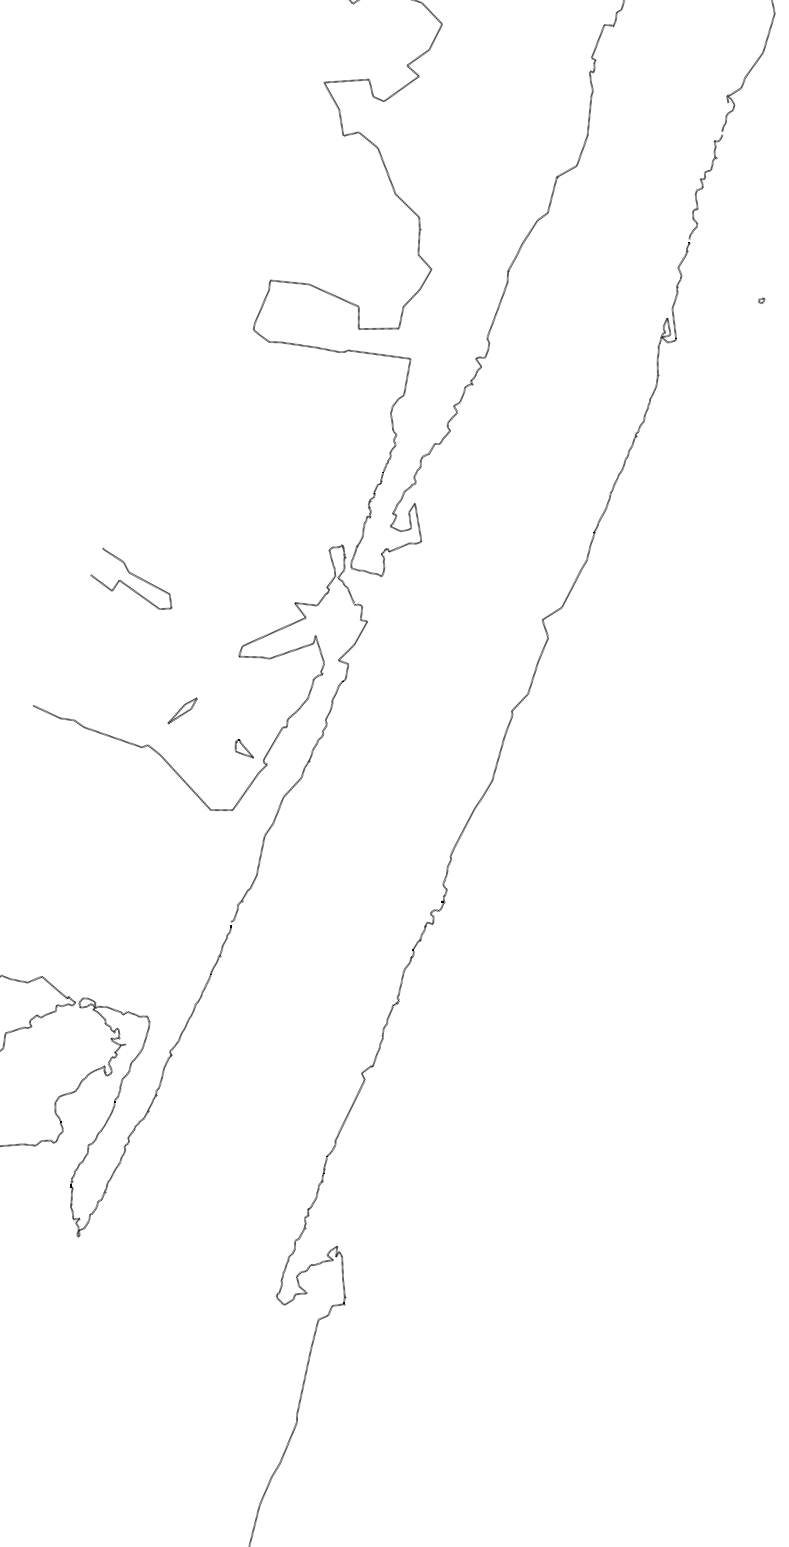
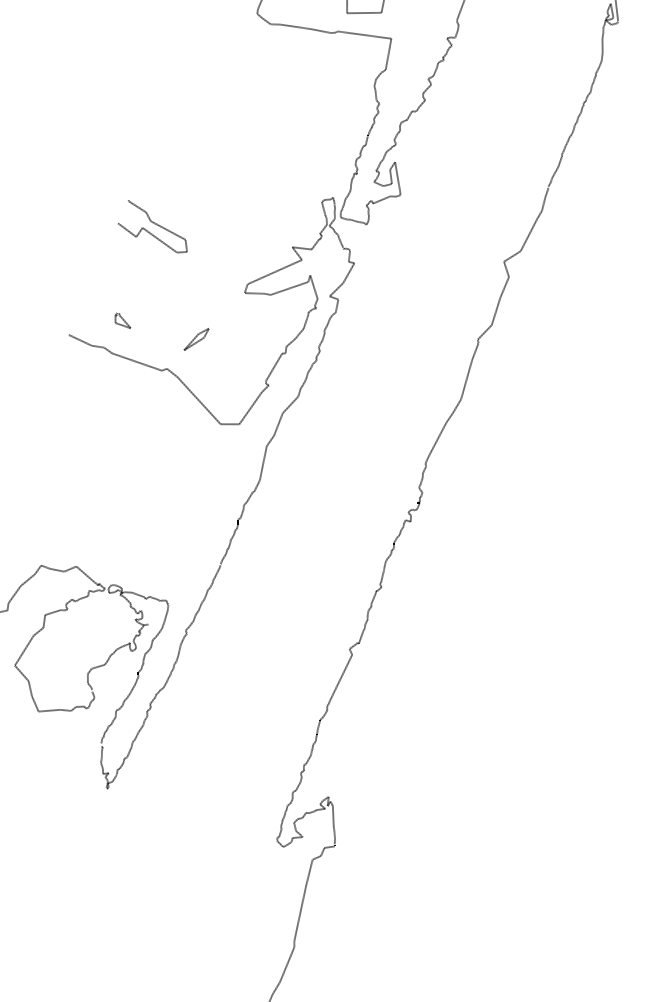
part: (243, 748) -> (122, 320), moved

